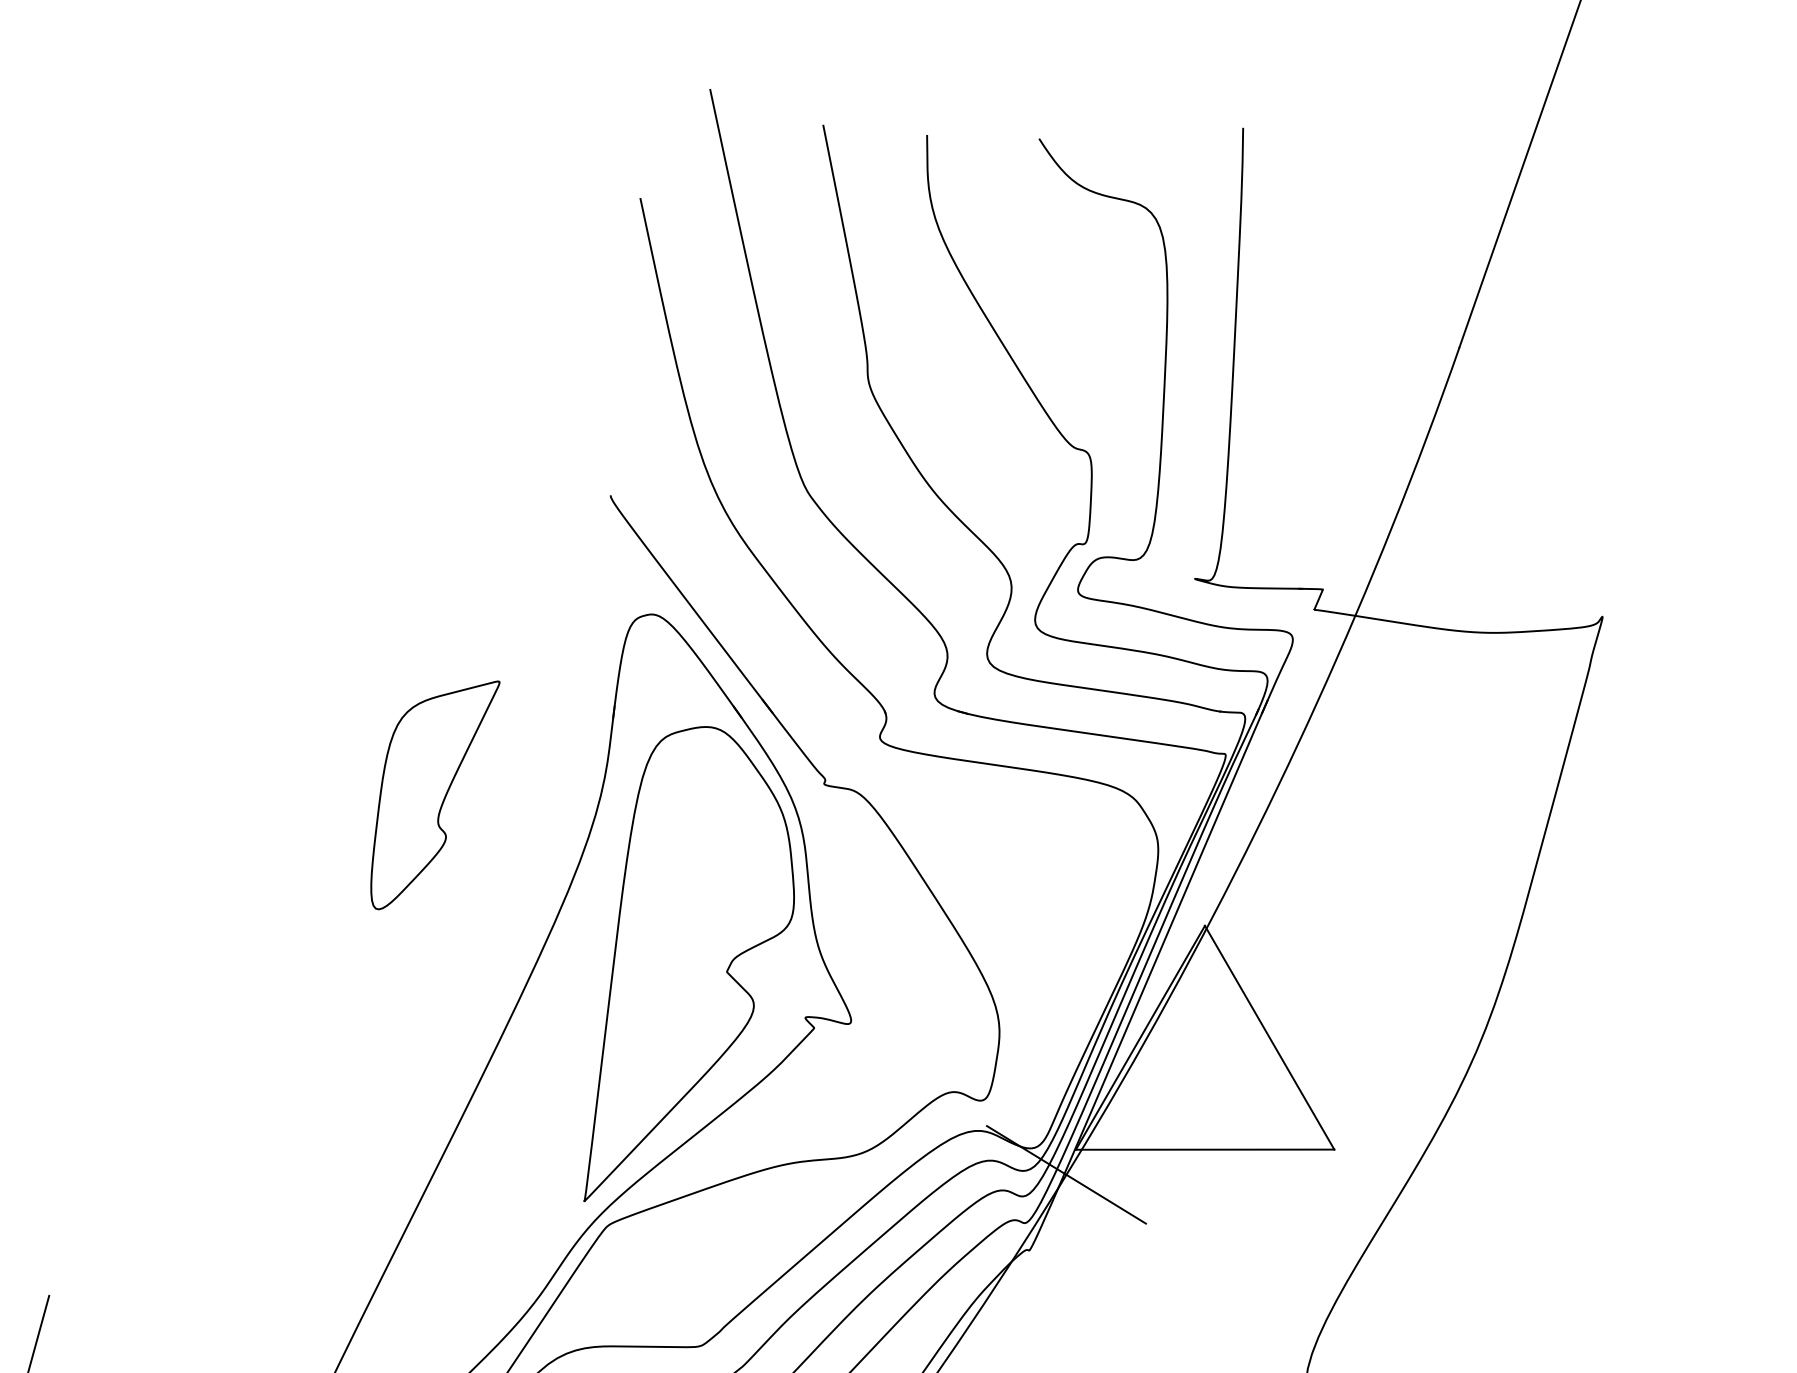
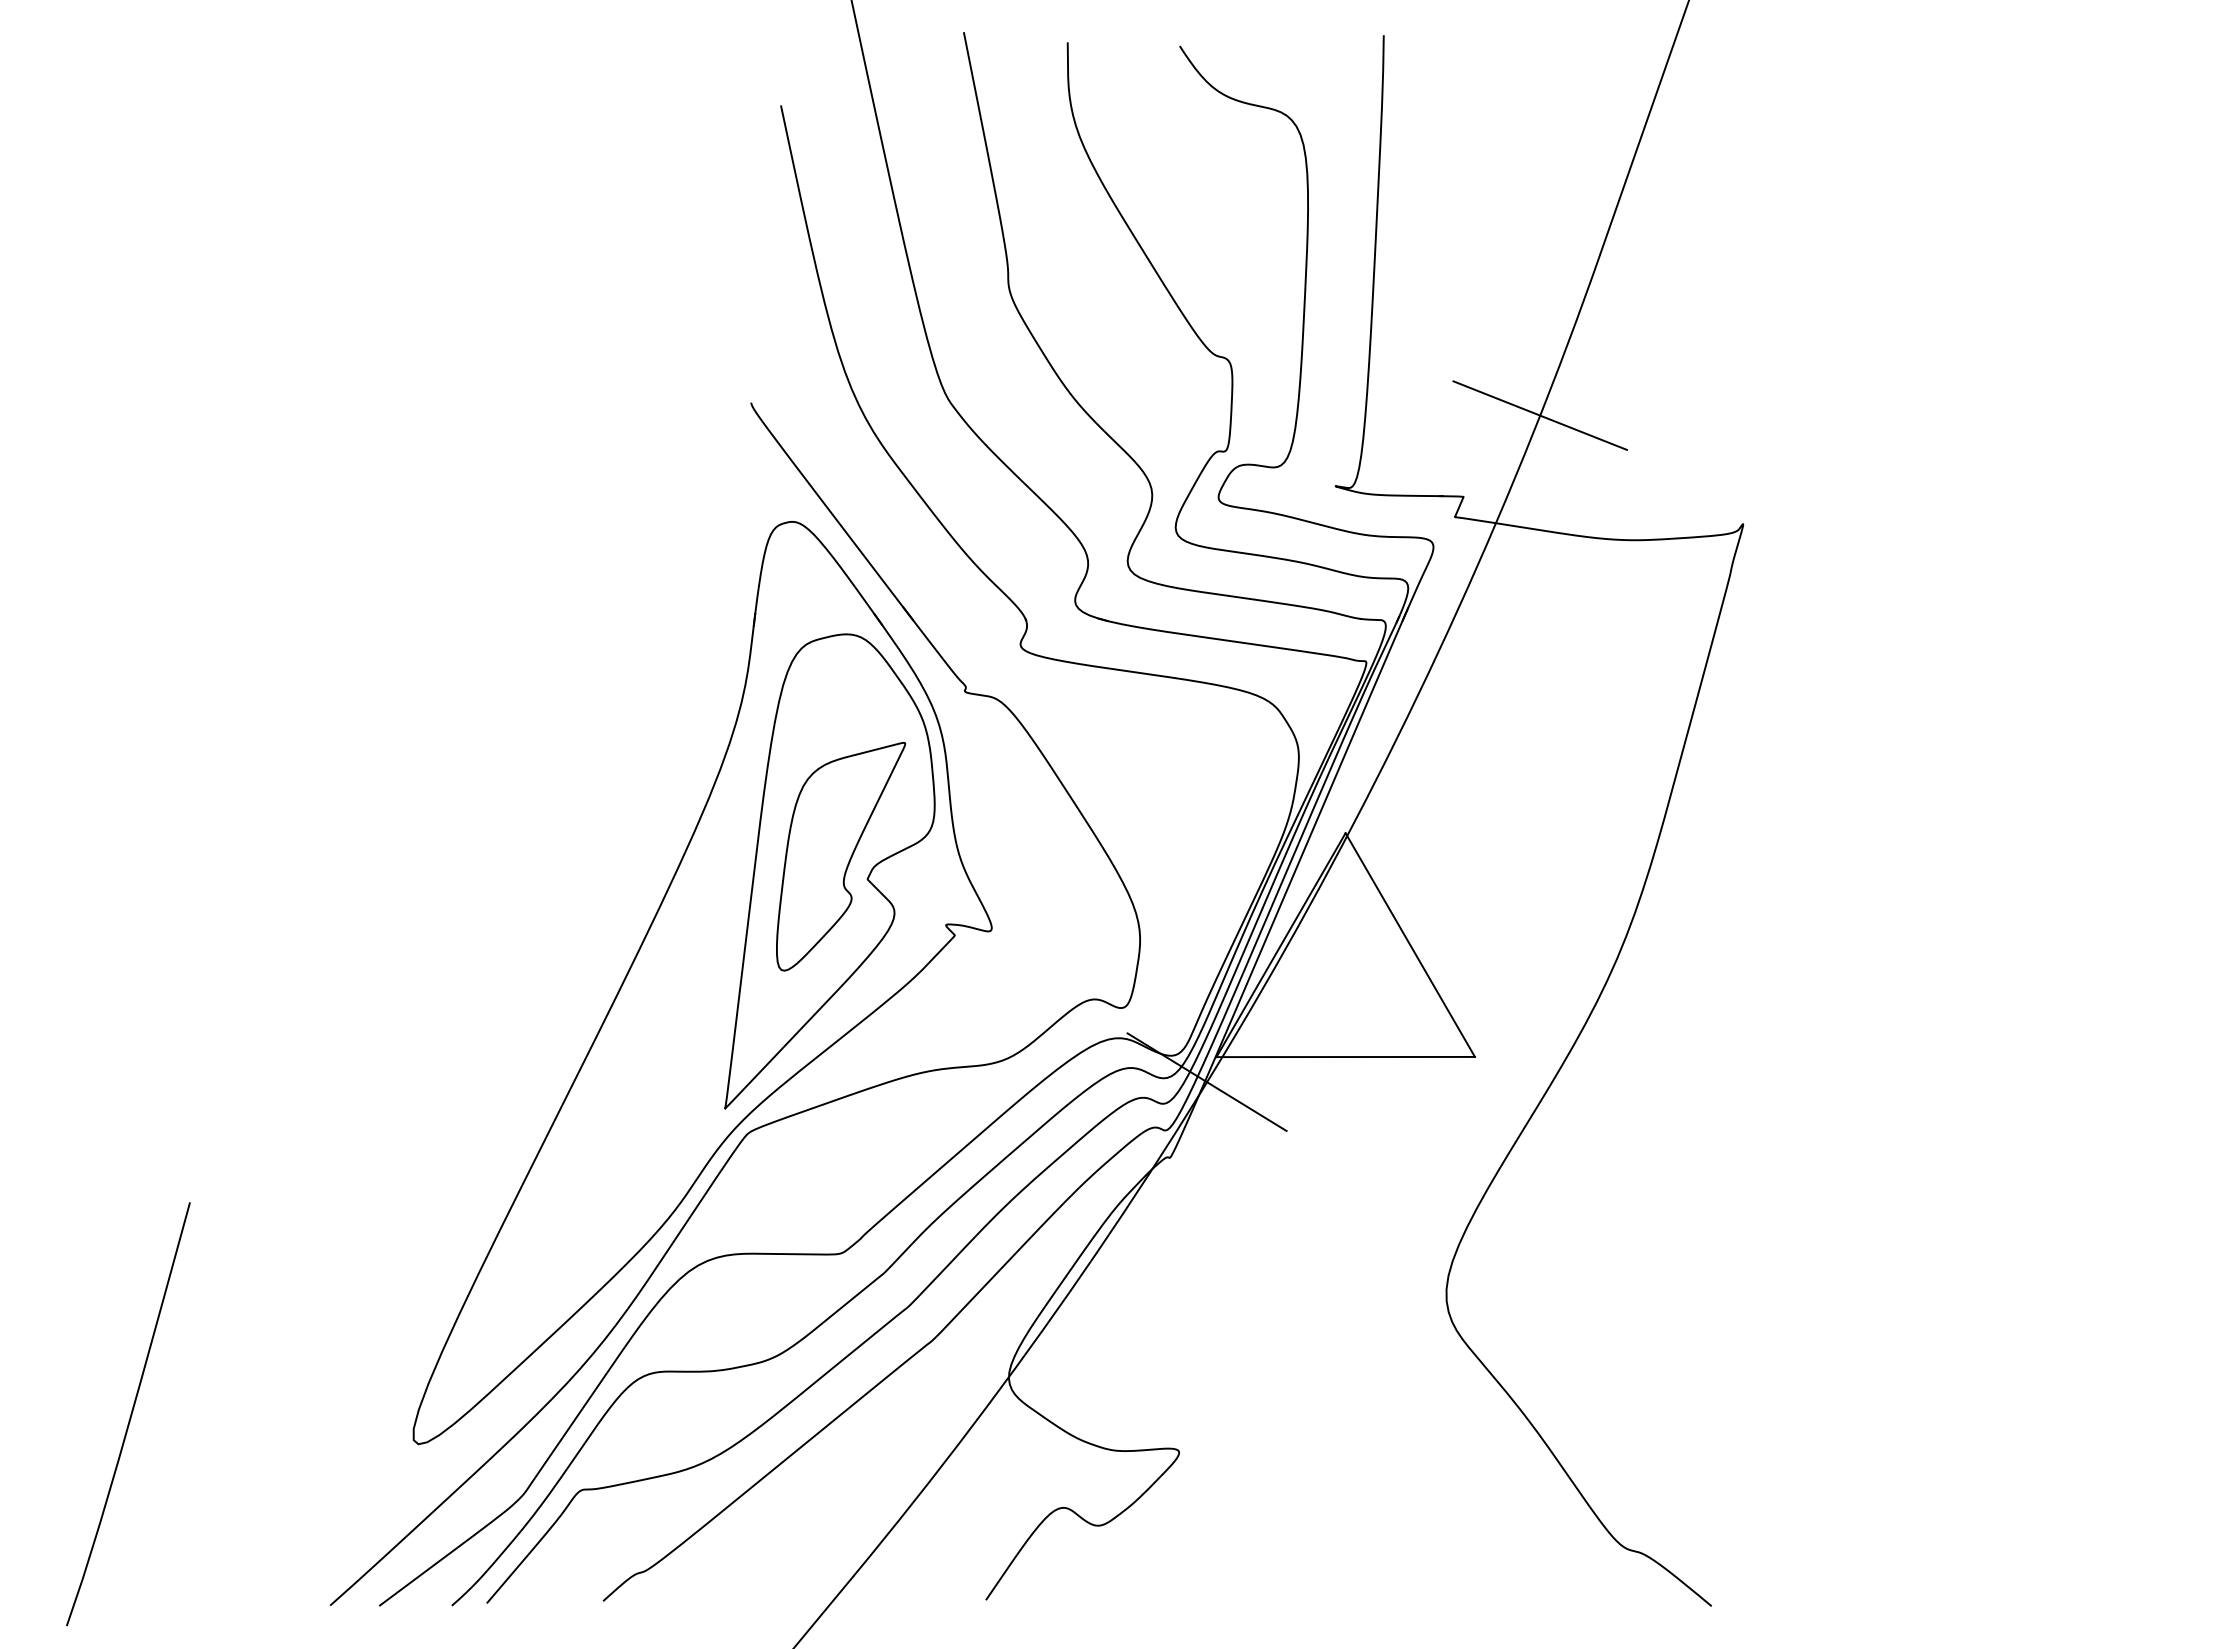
line: (1398, 508) -> (1539, 415), added
part: (435, 795) -> (841, 856), moved

